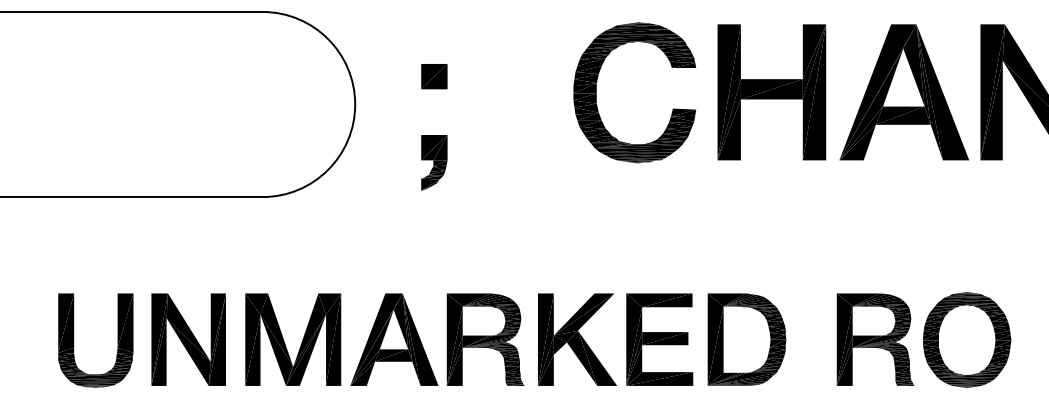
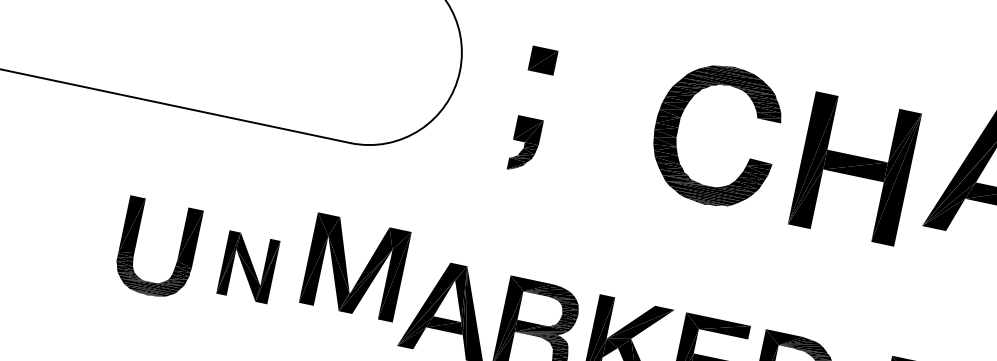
part: (596, 92) -> (678, 126), moved
part: (771, 92) -> (854, 169), moved
part: (188, 339) -> (248, 267), size x0.7
part: (301, 342) -> (362, 271), moved

